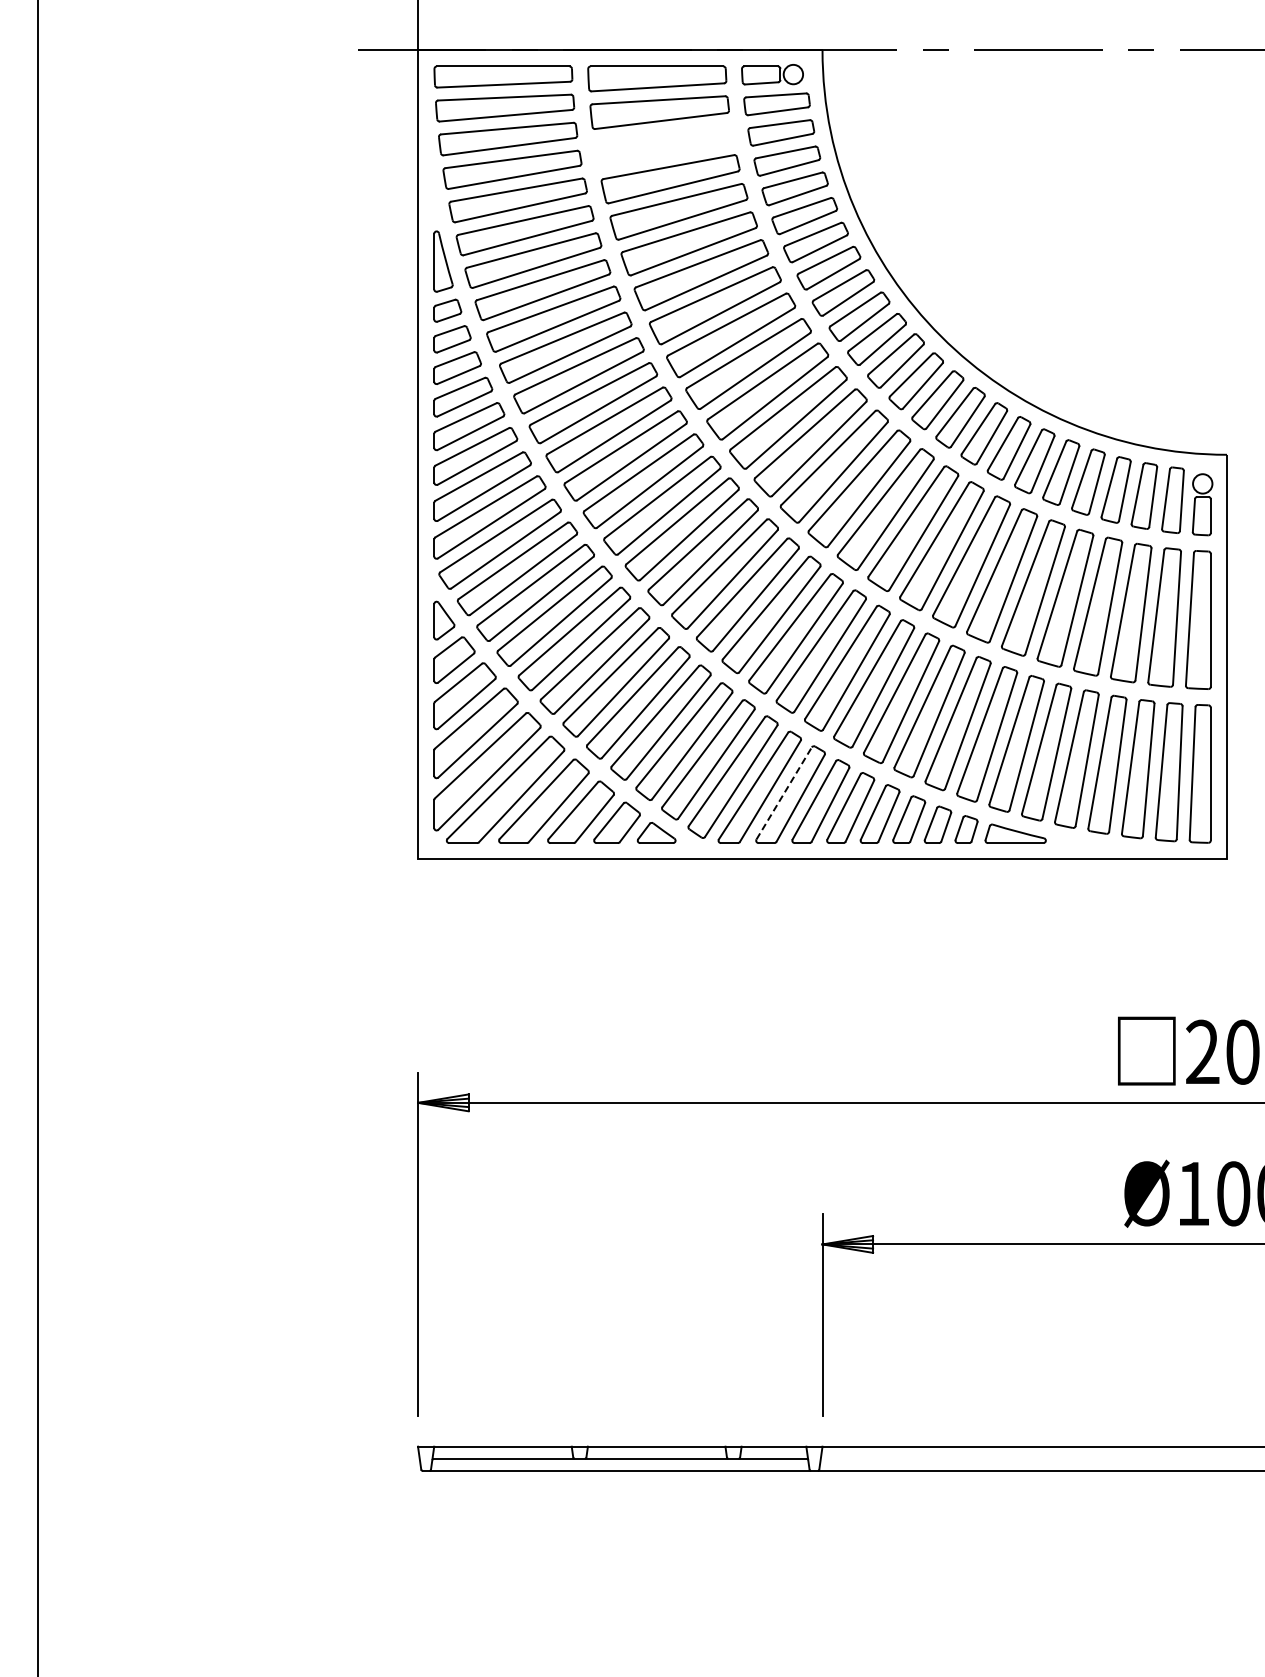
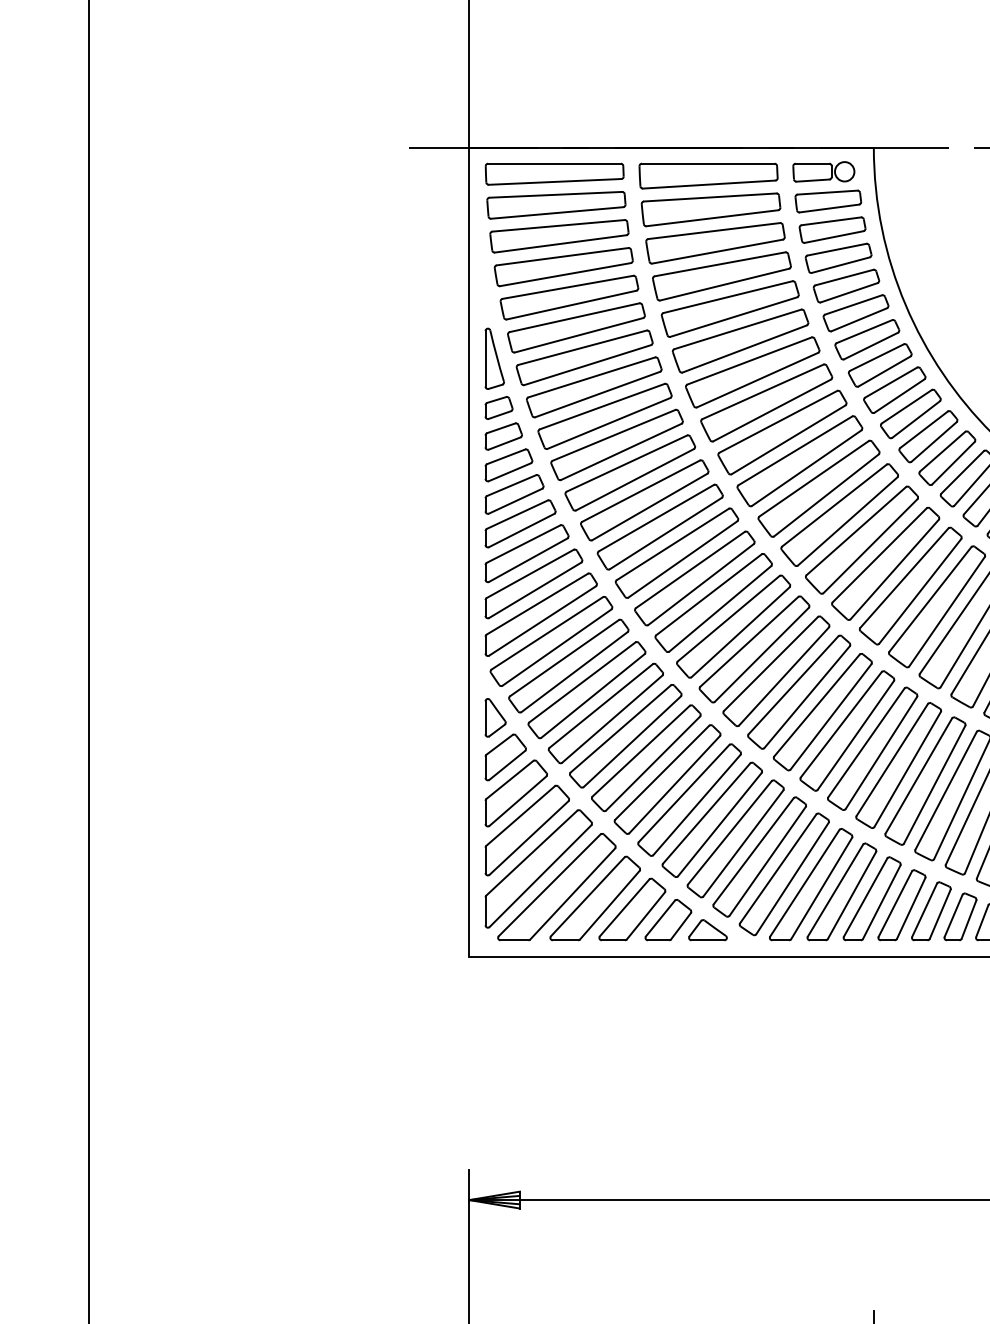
part: (664, 145) -> (715, 242), added
line: (784, 793) -> (835, 890), dashed -> solid

